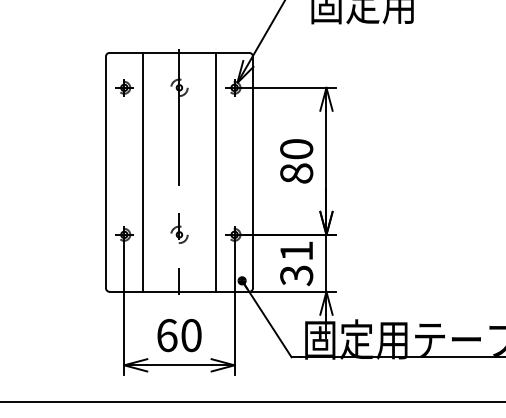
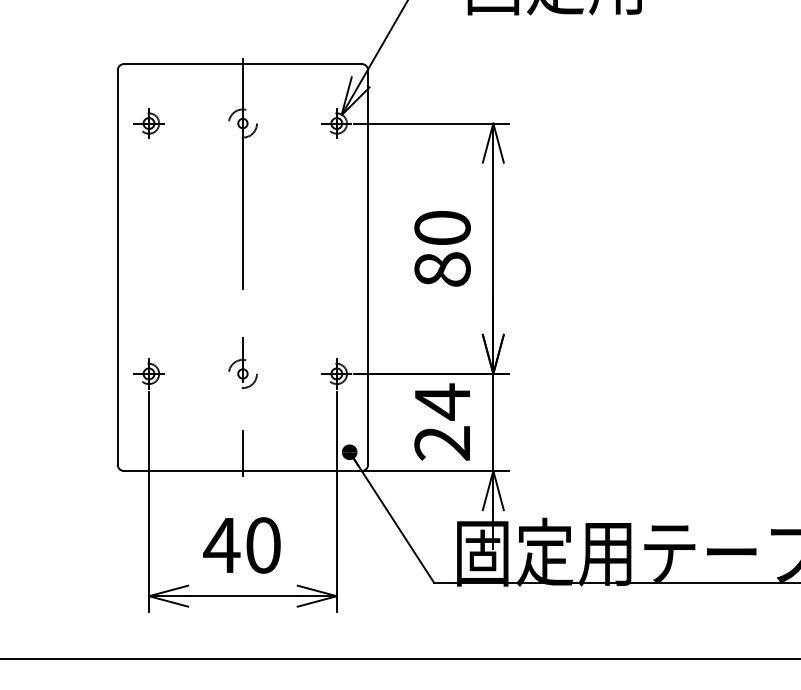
line: (142, 171) -> (179, 266), removed
line: (216, 171) -> (306, 266), removed
text: (296, 263) -> (442, 422), 31 -> 24
text: (167, 335) -> (222, 545), 60 -> 40

